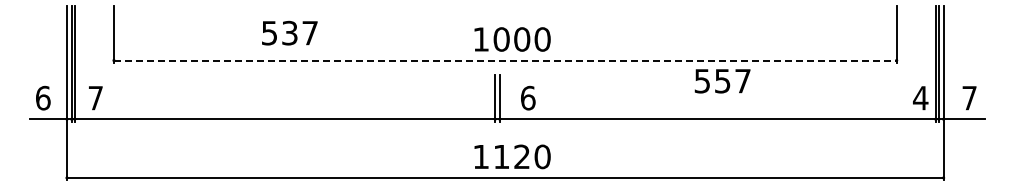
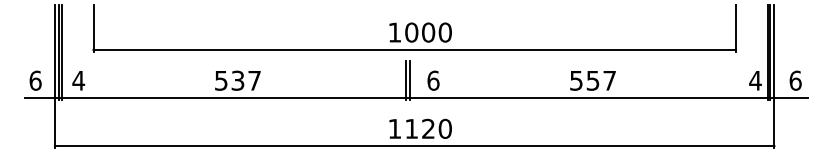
text: (289, 32) -> (237, 80), moved
line: (505, 60) -> (414, 49), dashed -> solid
text: (722, 81) -> (592, 81), moved
text: (969, 97) -> (795, 80), 7 -> 6
text: (95, 98) -> (78, 81), 7 -> 4

